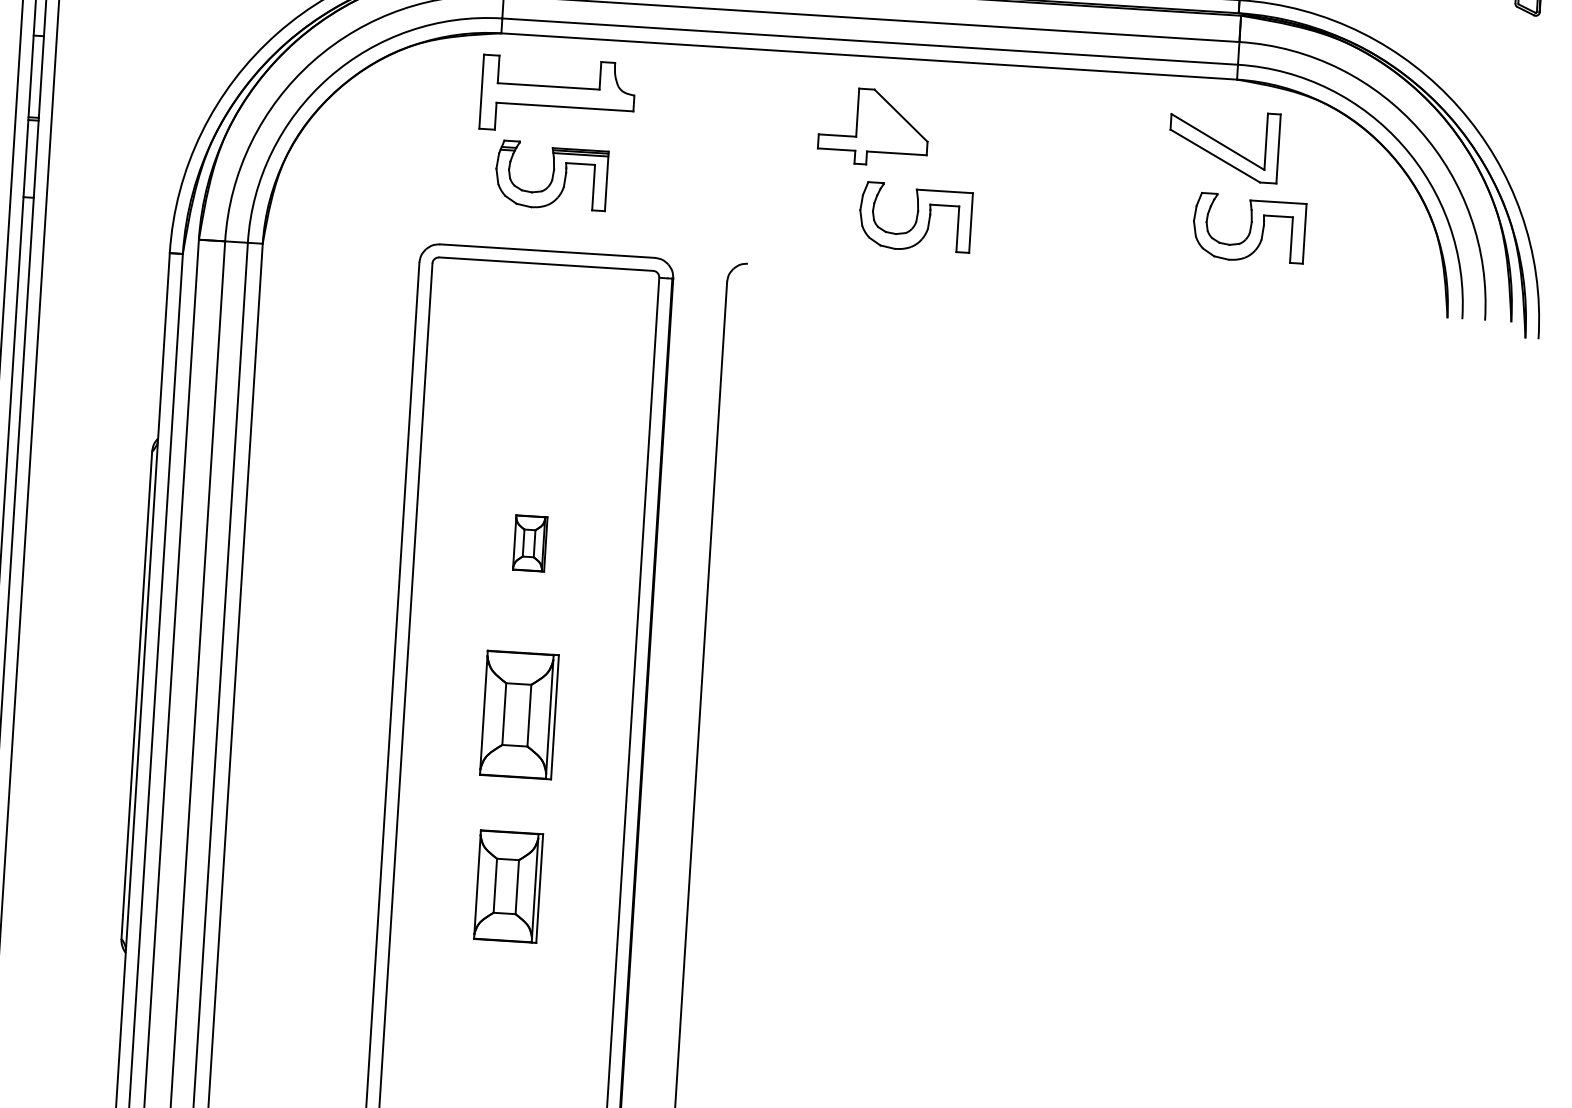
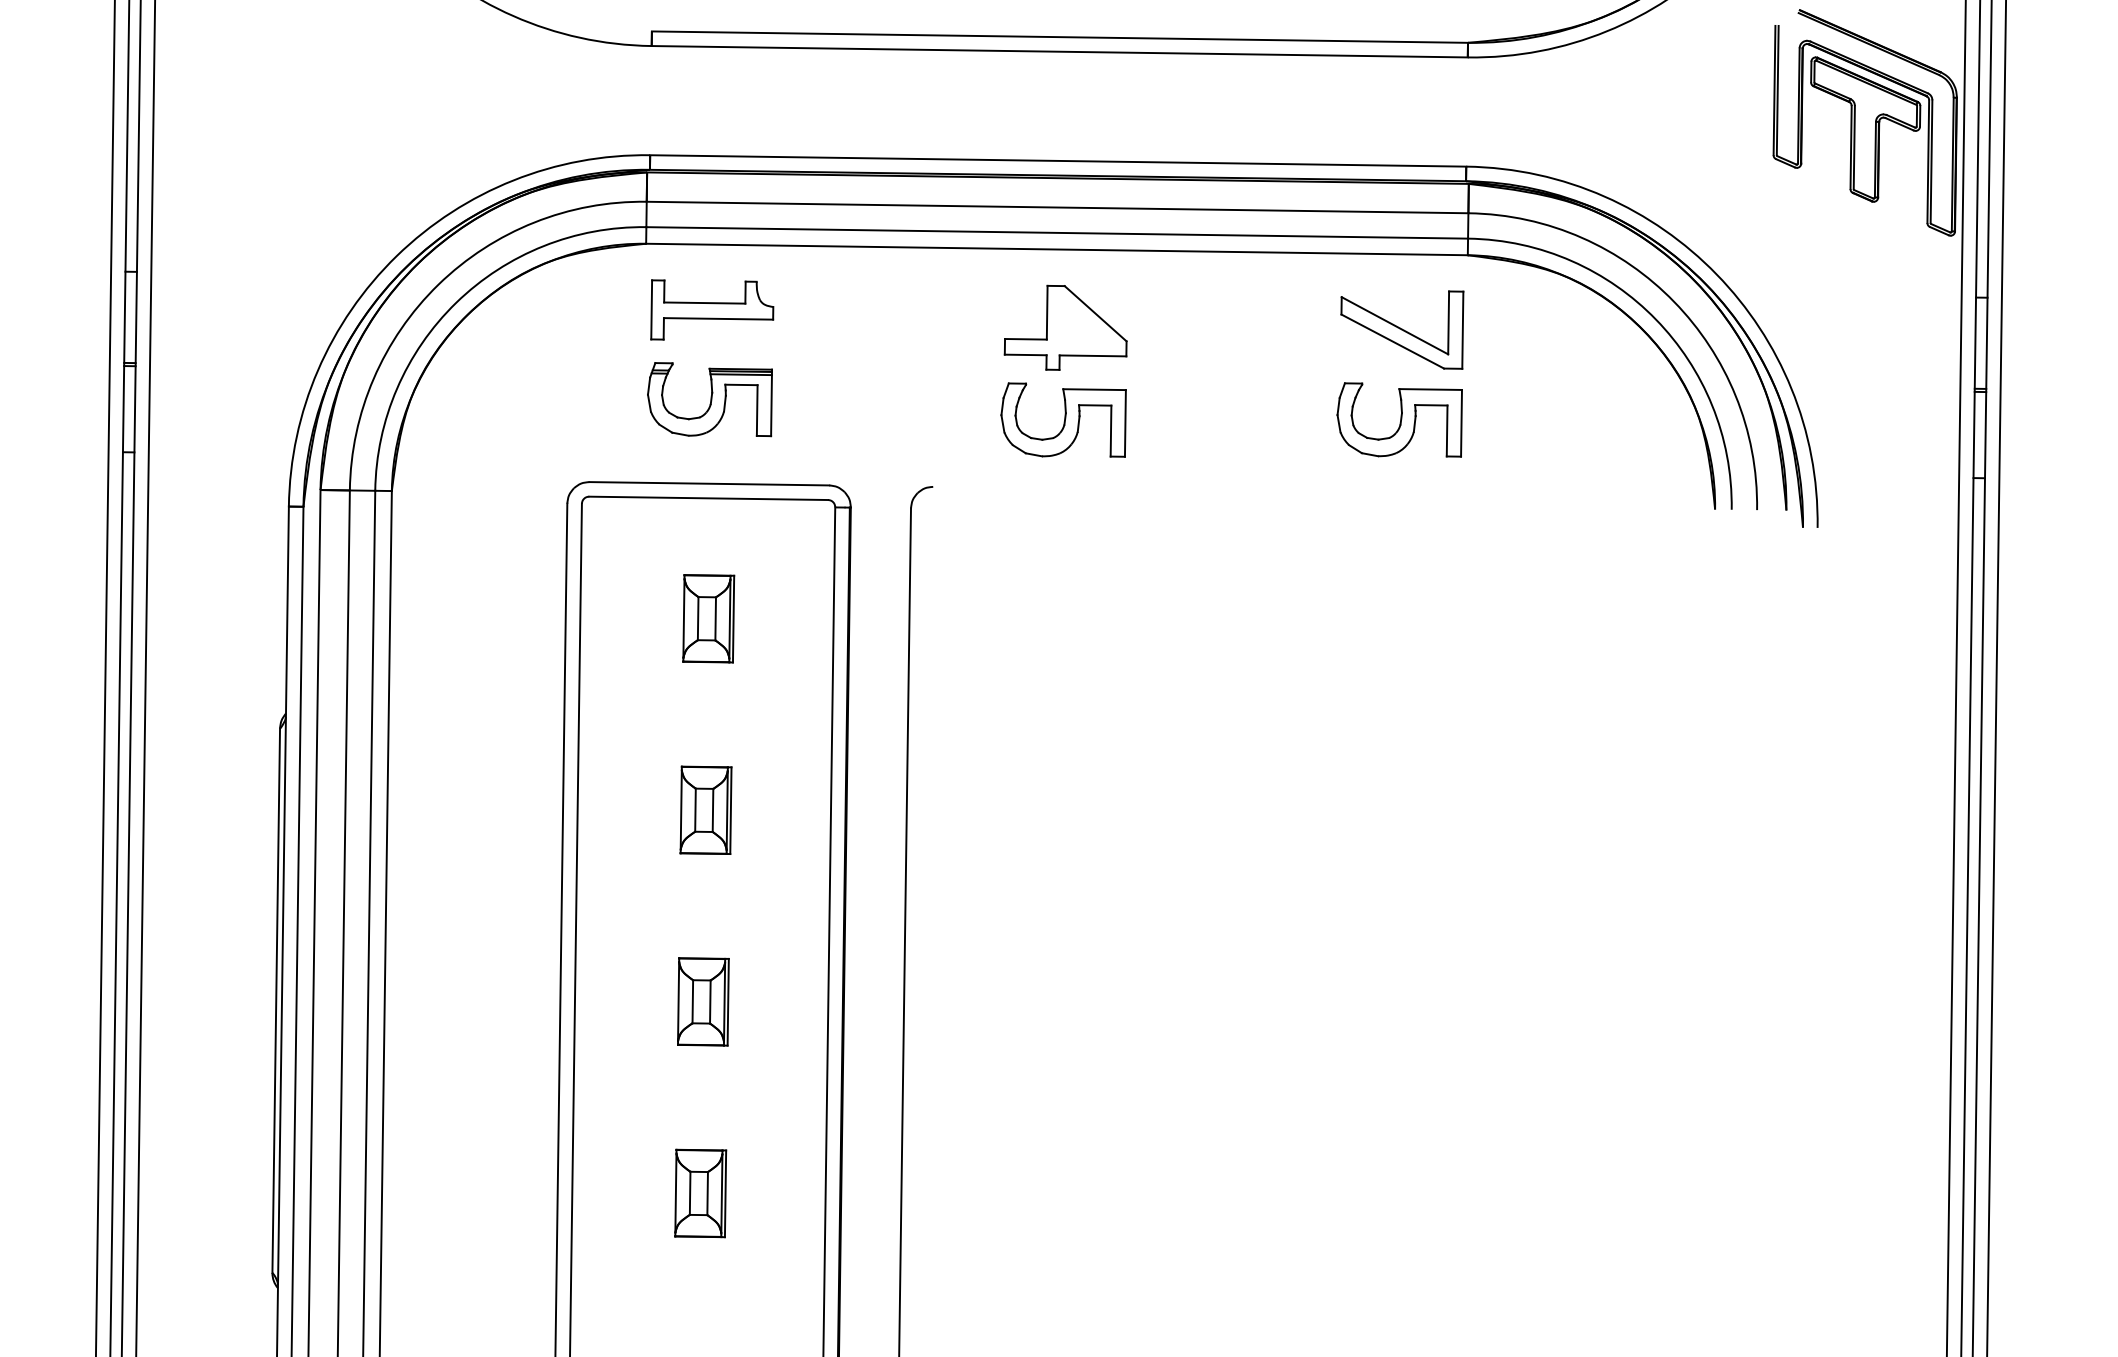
part: (557, 95) -> (712, 309), size x0.71
part: (1224, 145) -> (1402, 329), moved
part: (915, 216) -> (1063, 419), moved
part: (1249, 227) -> (1399, 419), moved
part: (540, 371) -> (708, 618), added
part: (529, 542) -> (705, 809), size x1.43
part: (519, 714) -> (703, 1001), size x0.62
part: (508, 886) -> (700, 1193), size x0.71

